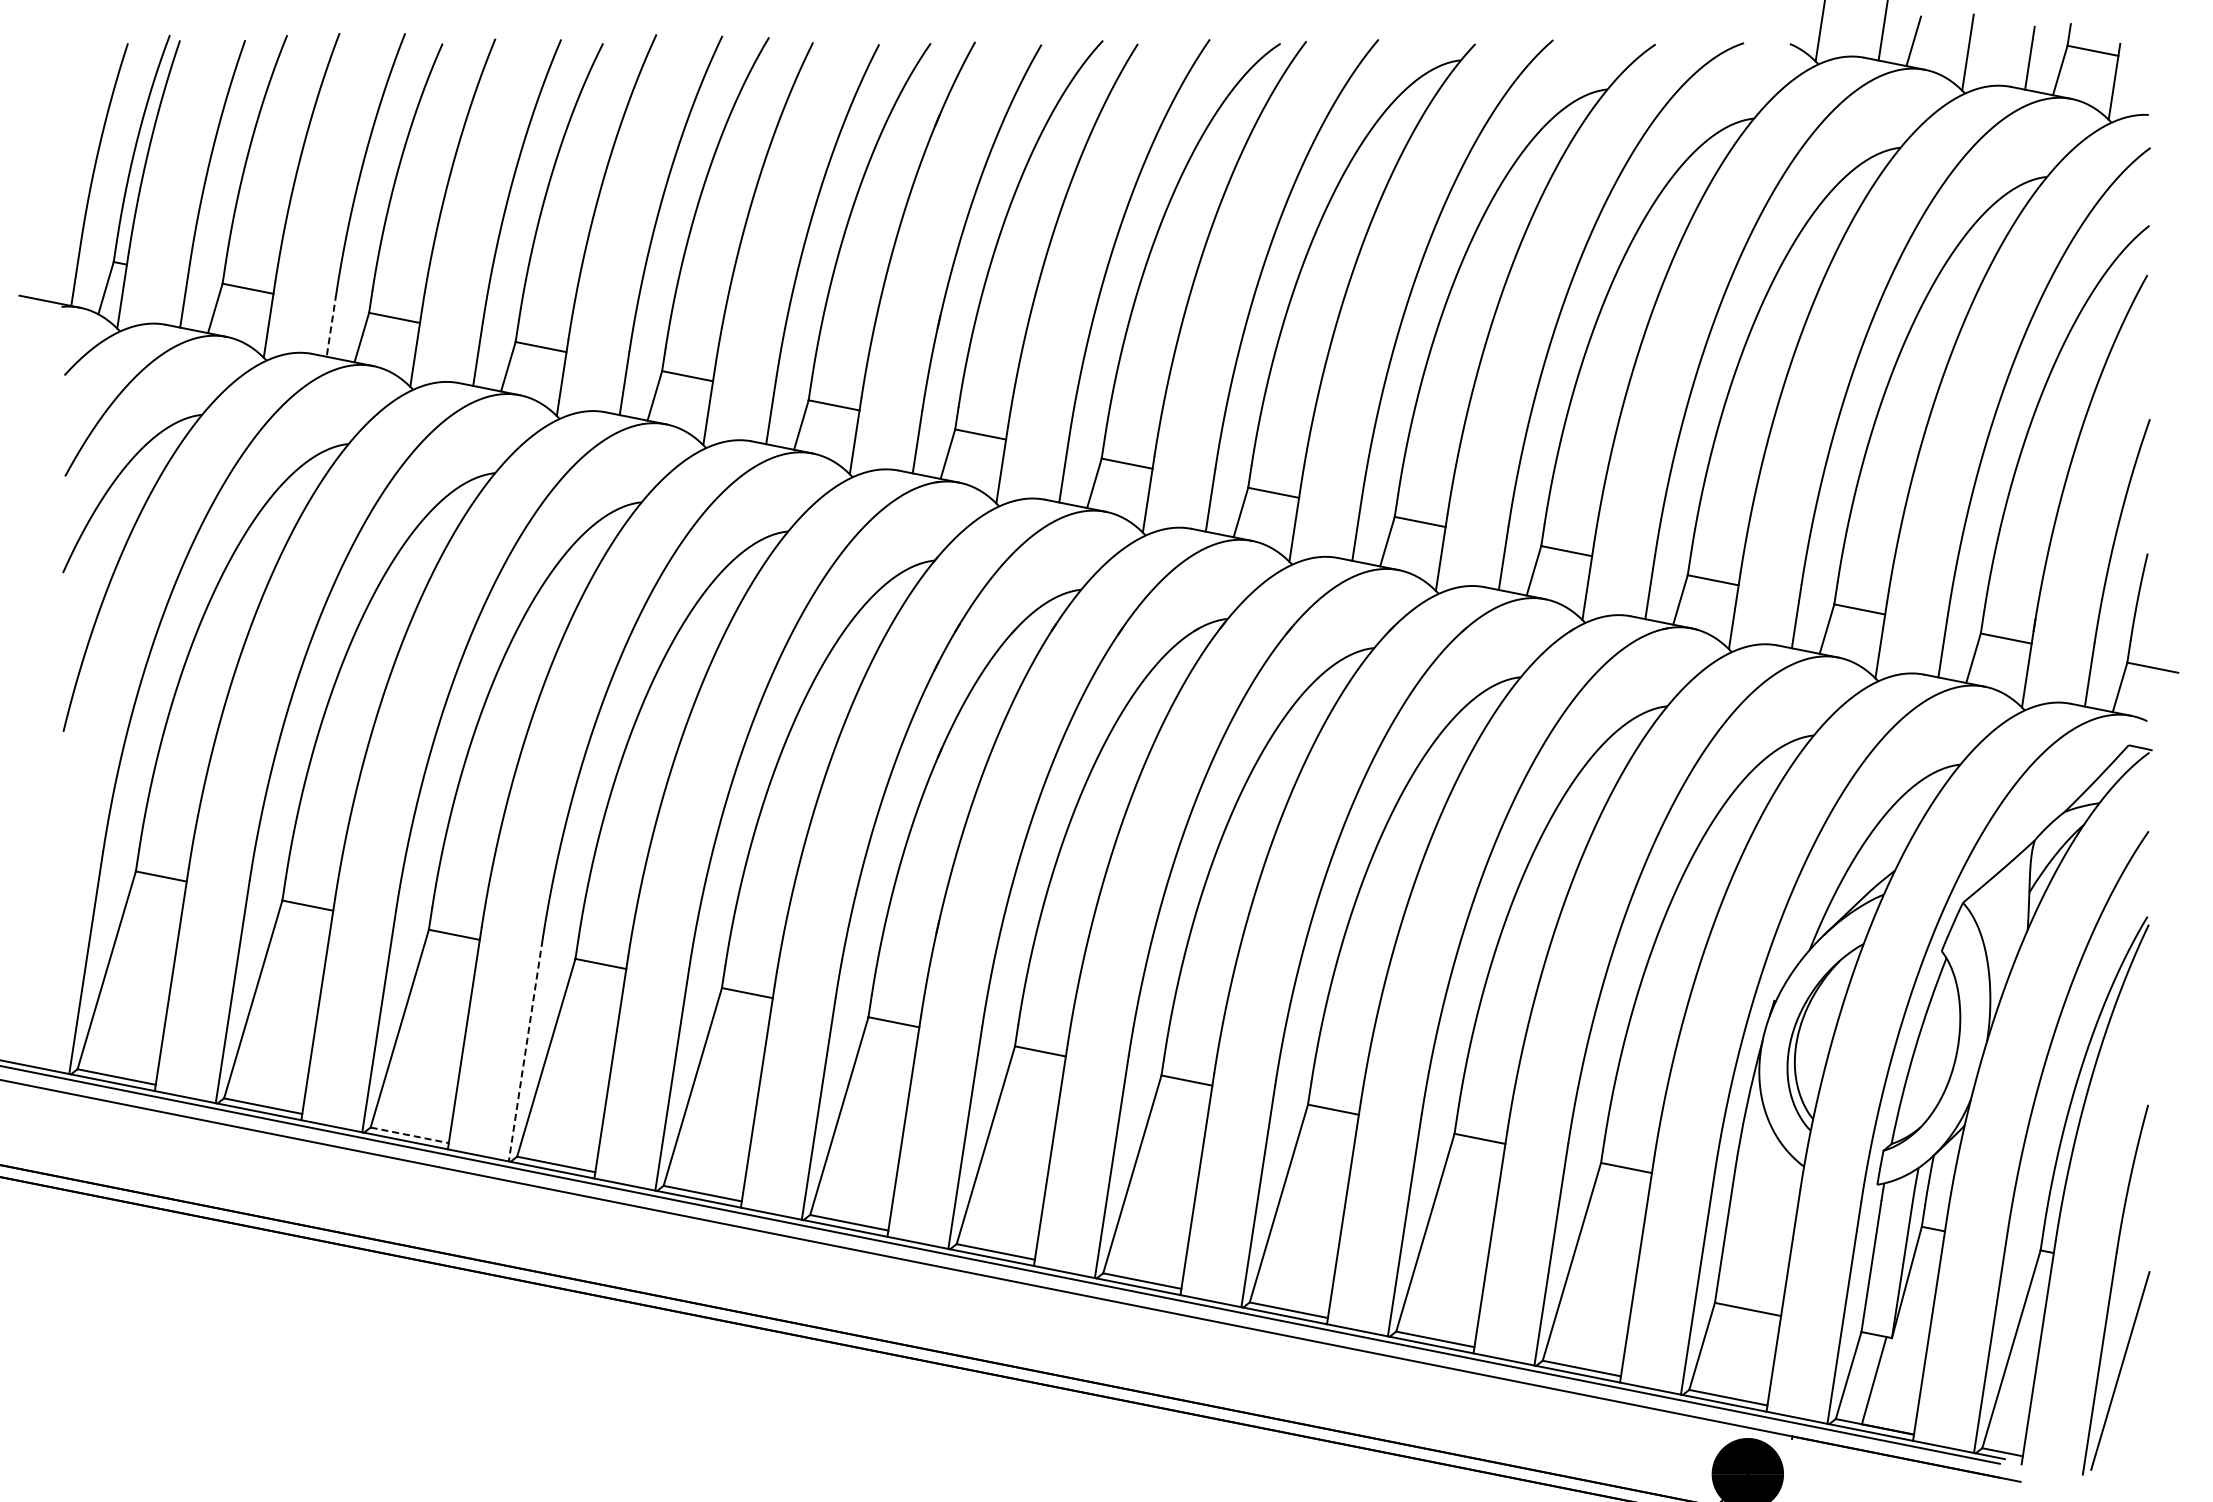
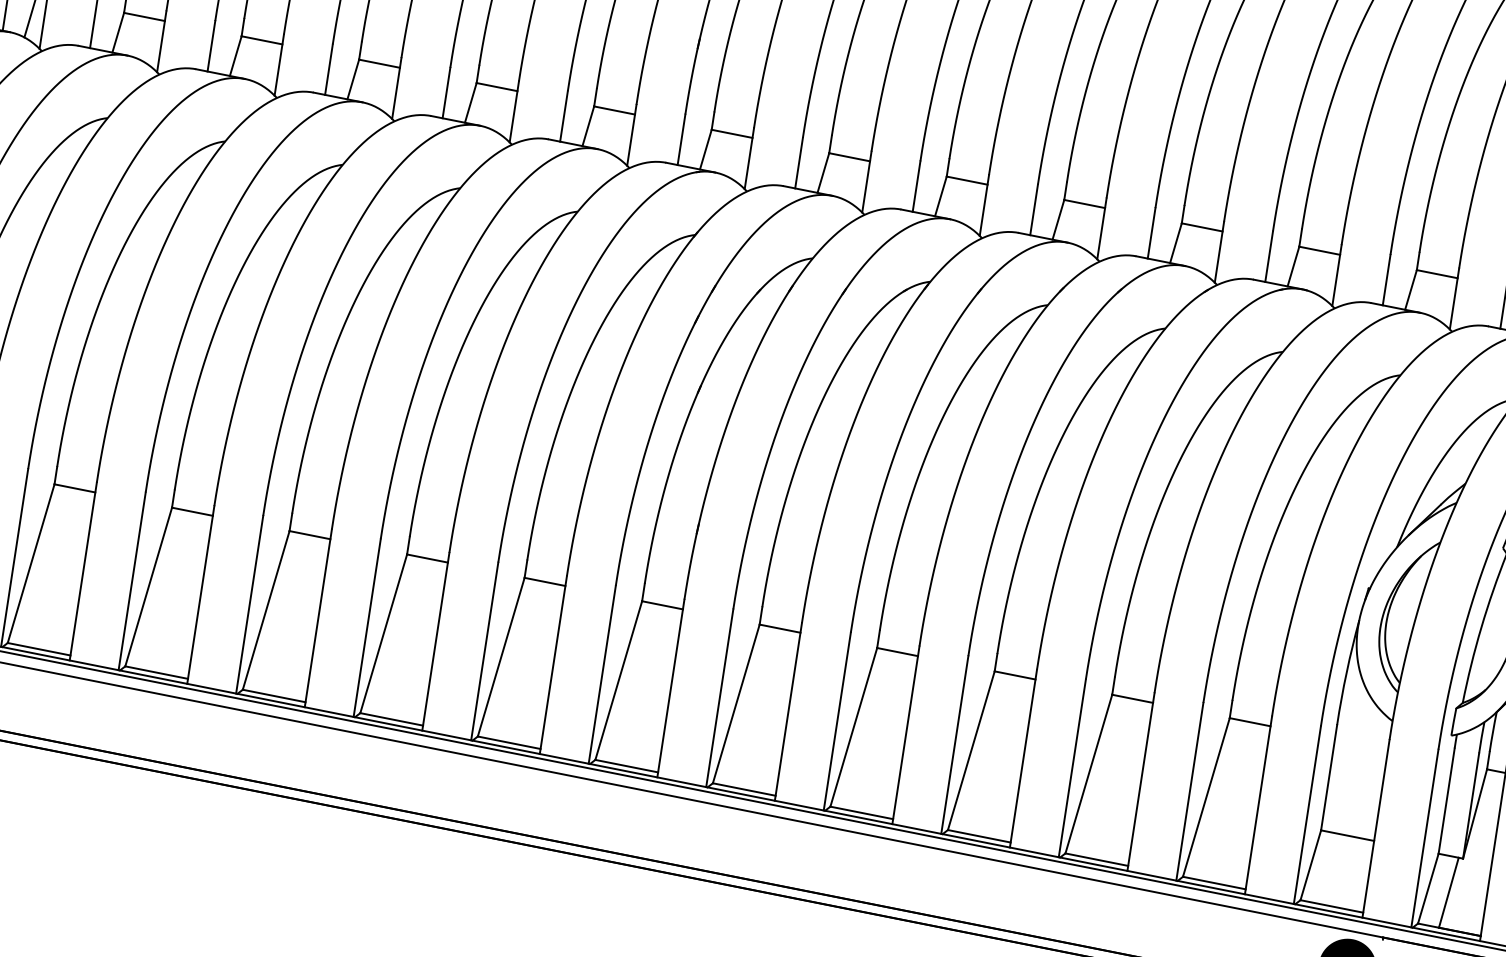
line: (331, 325) -> (211, 46), dashed -> solid
line: (525, 1051) -> (367, 628), dashed -> solid
line: (409, 1135) -> (274, 696), dashed -> solid

